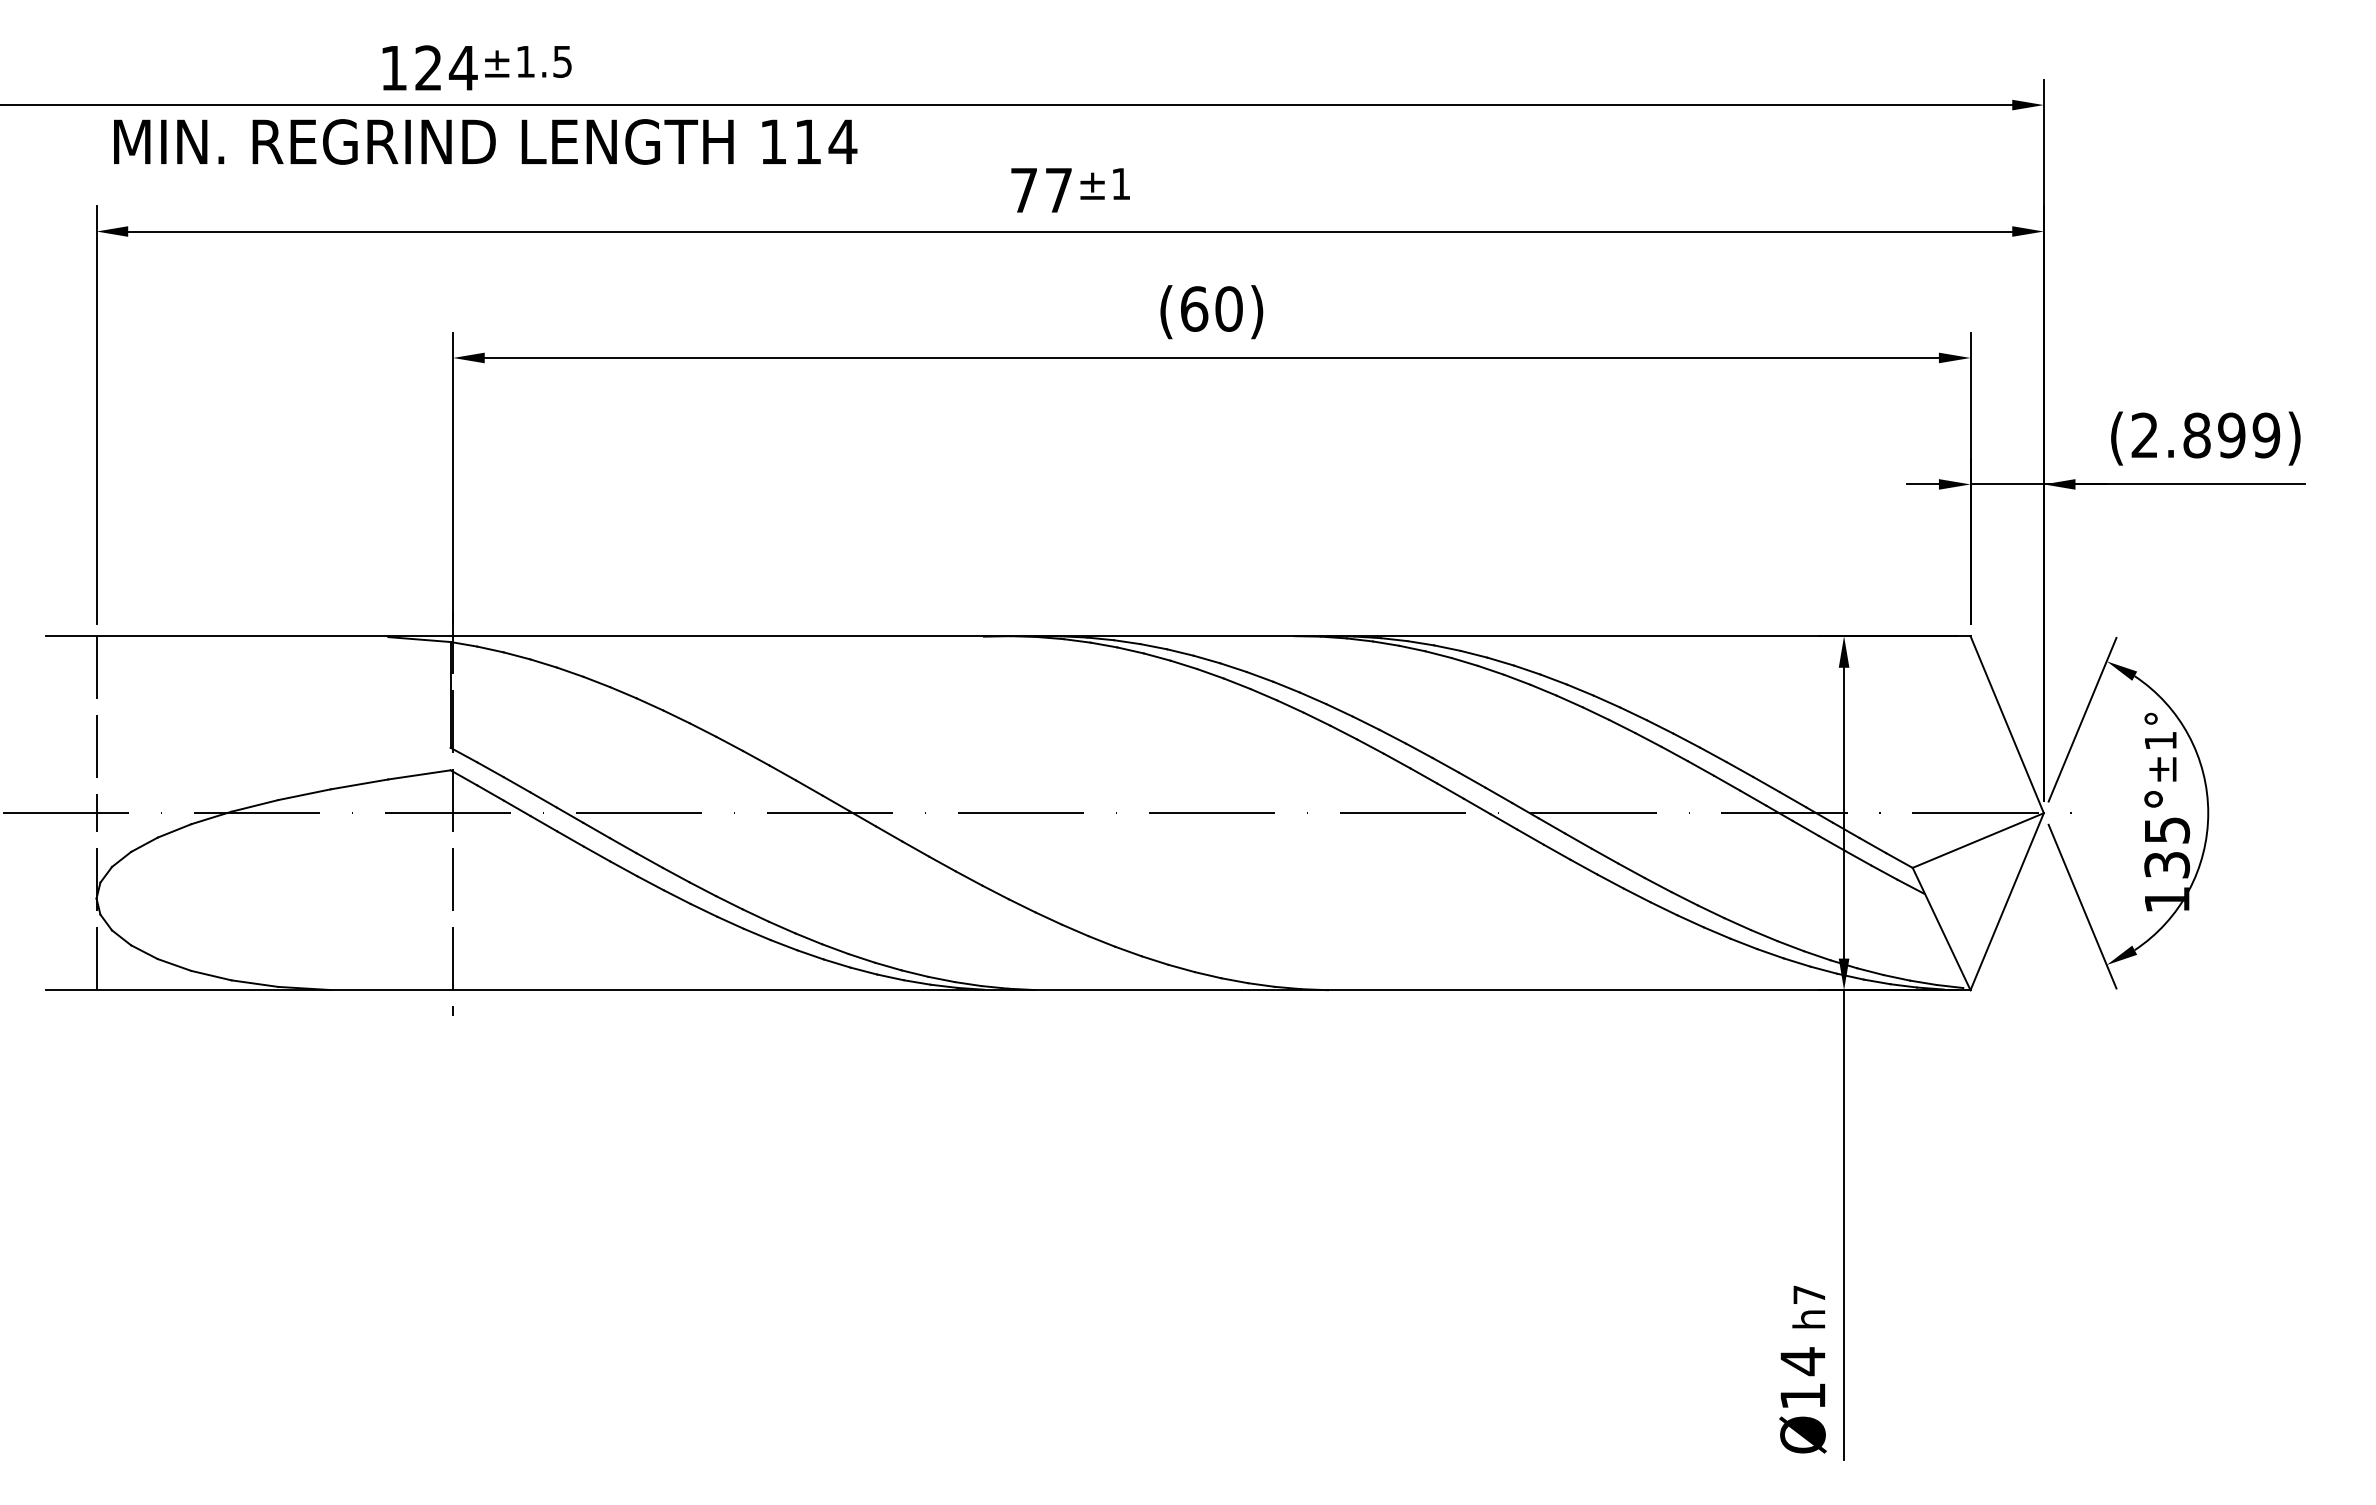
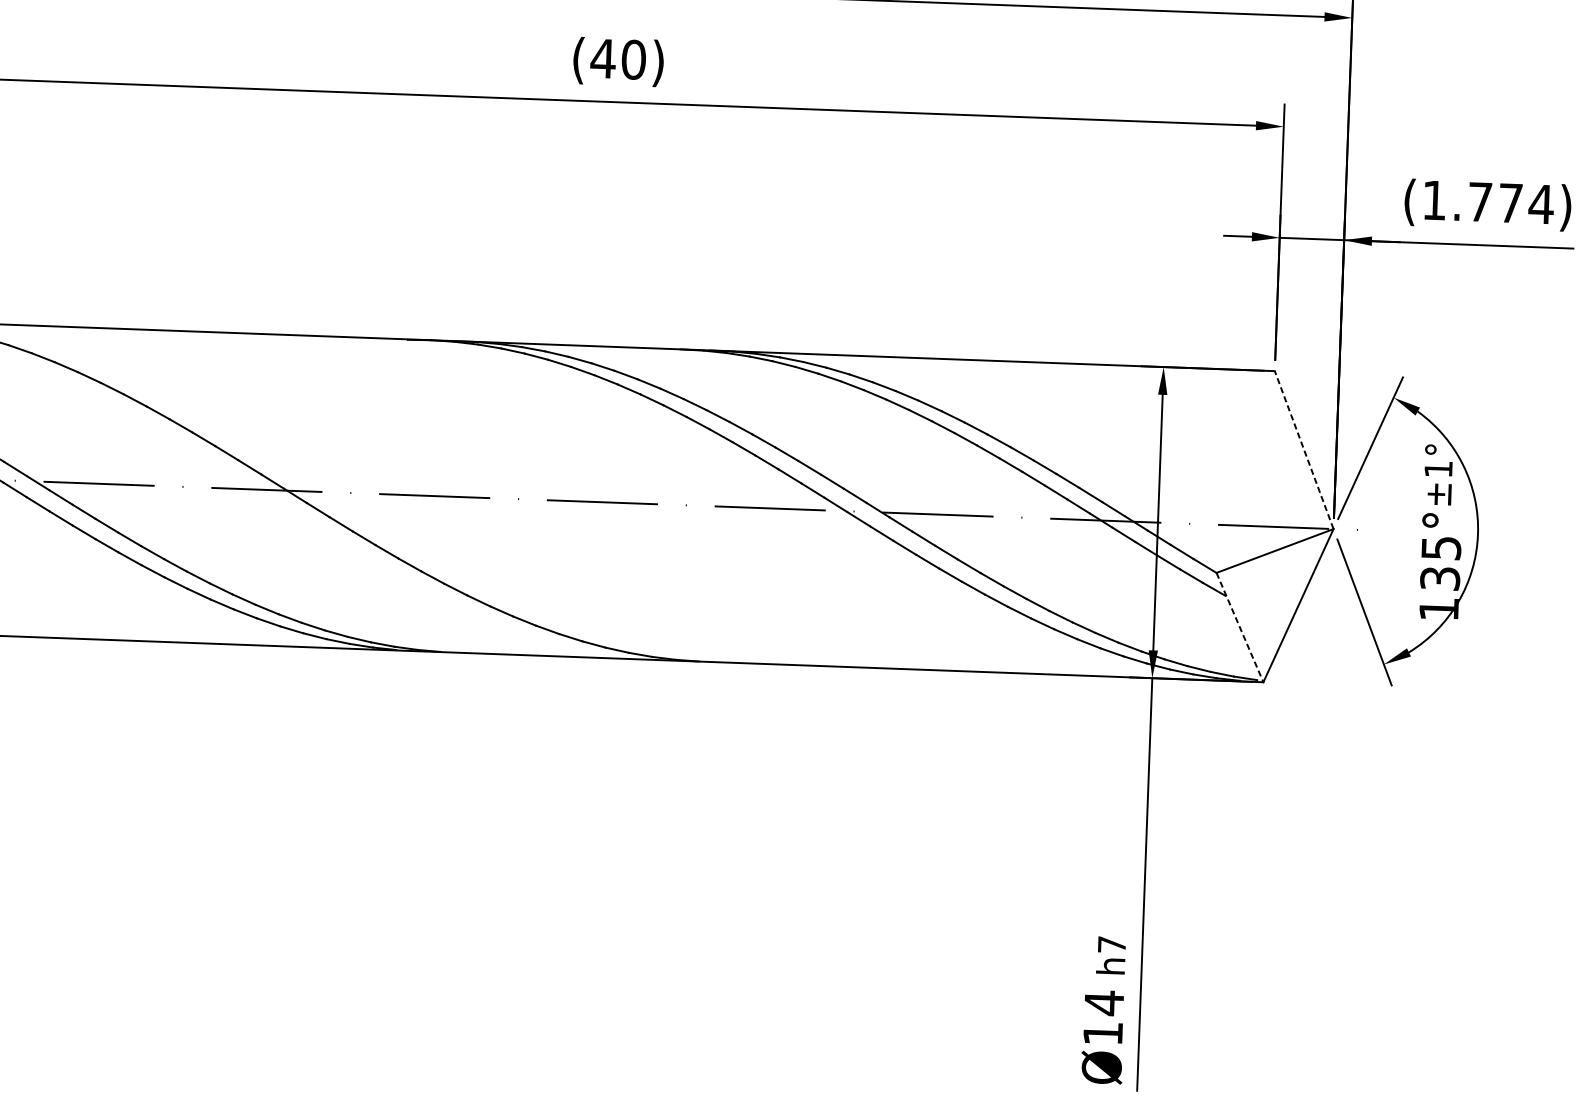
text: (1193, 308) -> (602, 58), (60) -> (40)
text: (2205, 435) -> (1487, 202), (2.899) -> (1.774)
line: (2007, 724) -> (1304, 449), solid -> dashed
line: (1941, 929) -> (1239, 627), solid -> dashed

